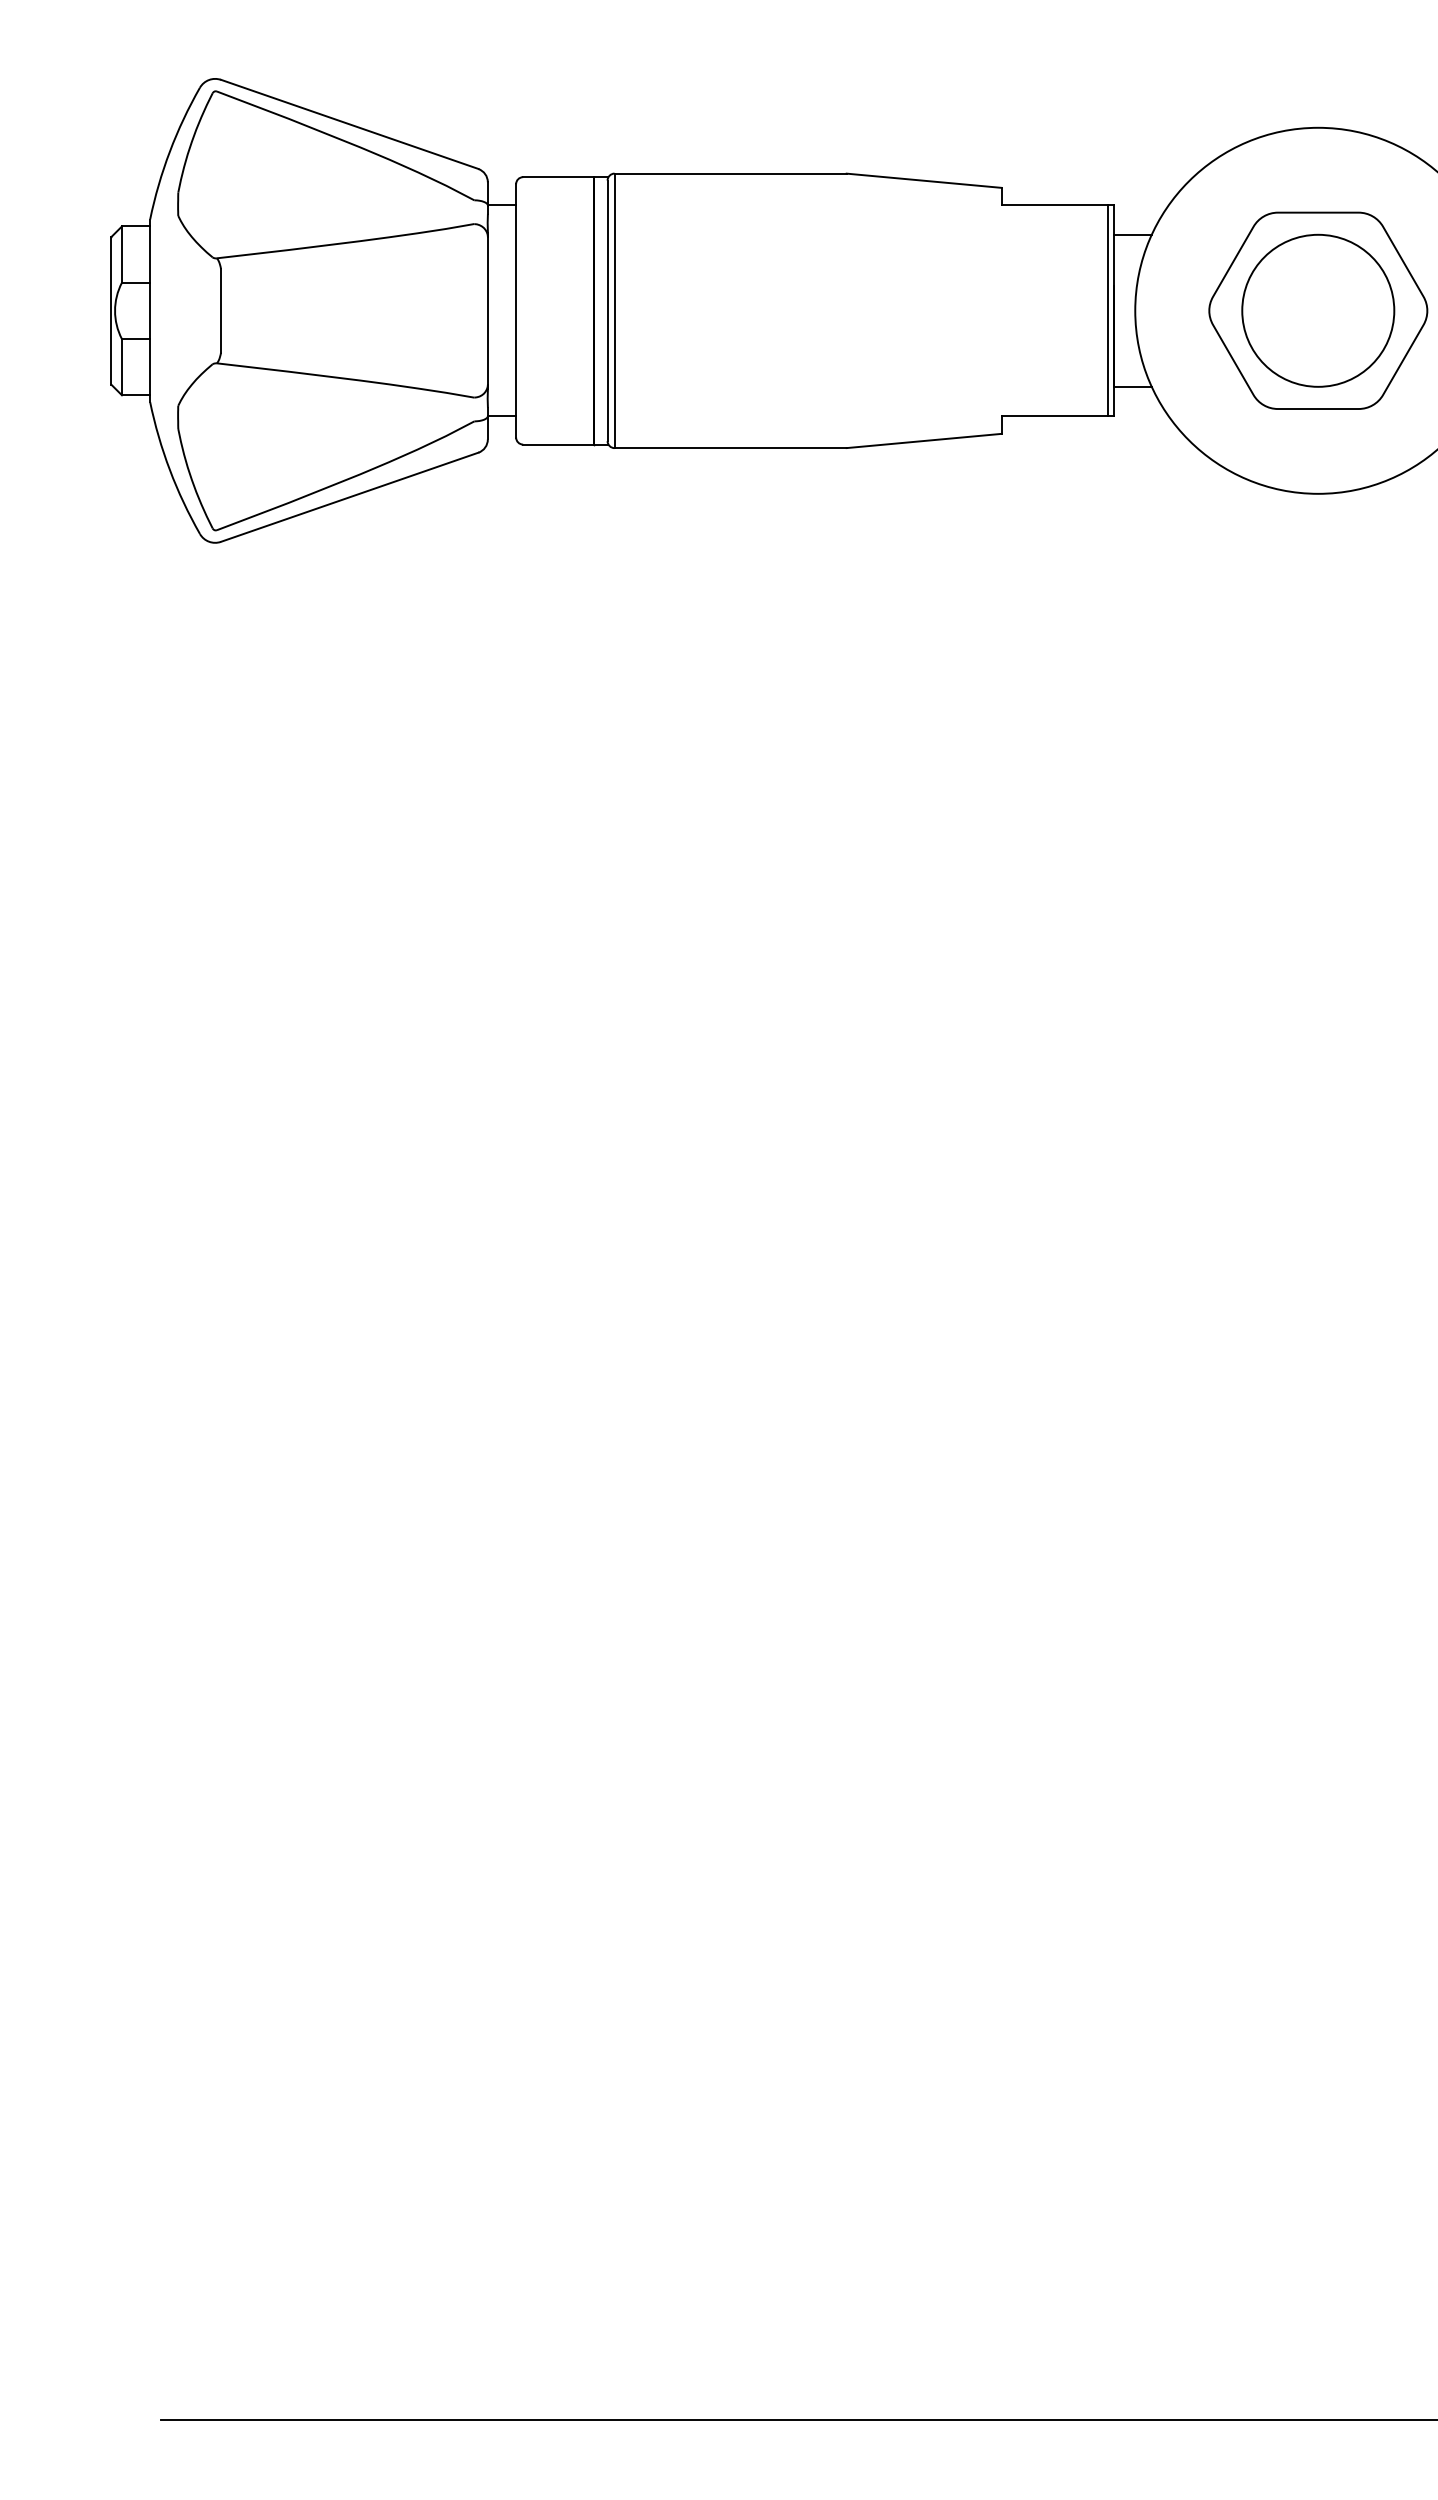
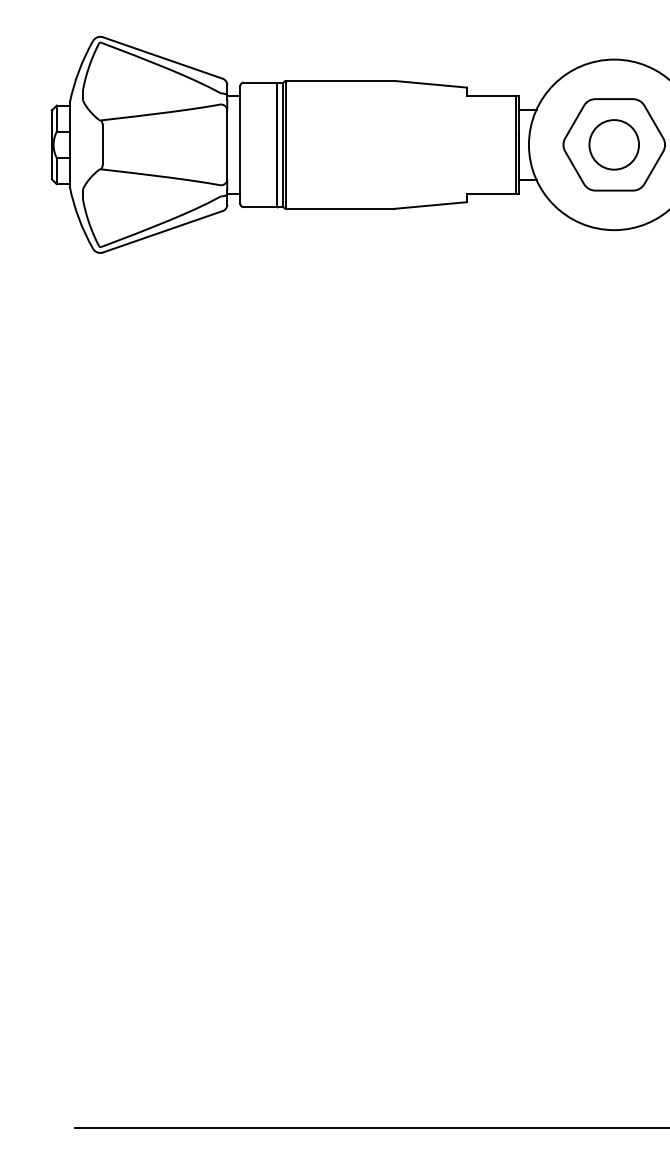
circle: (1316, 310) -> (613, 144), size x0.7

